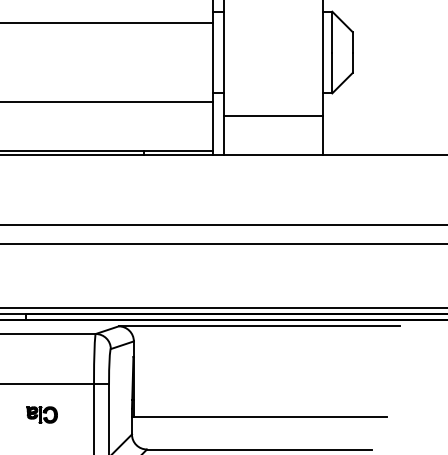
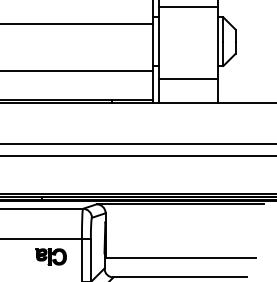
part: (41, 414) -> (50, 256), size x1.67

